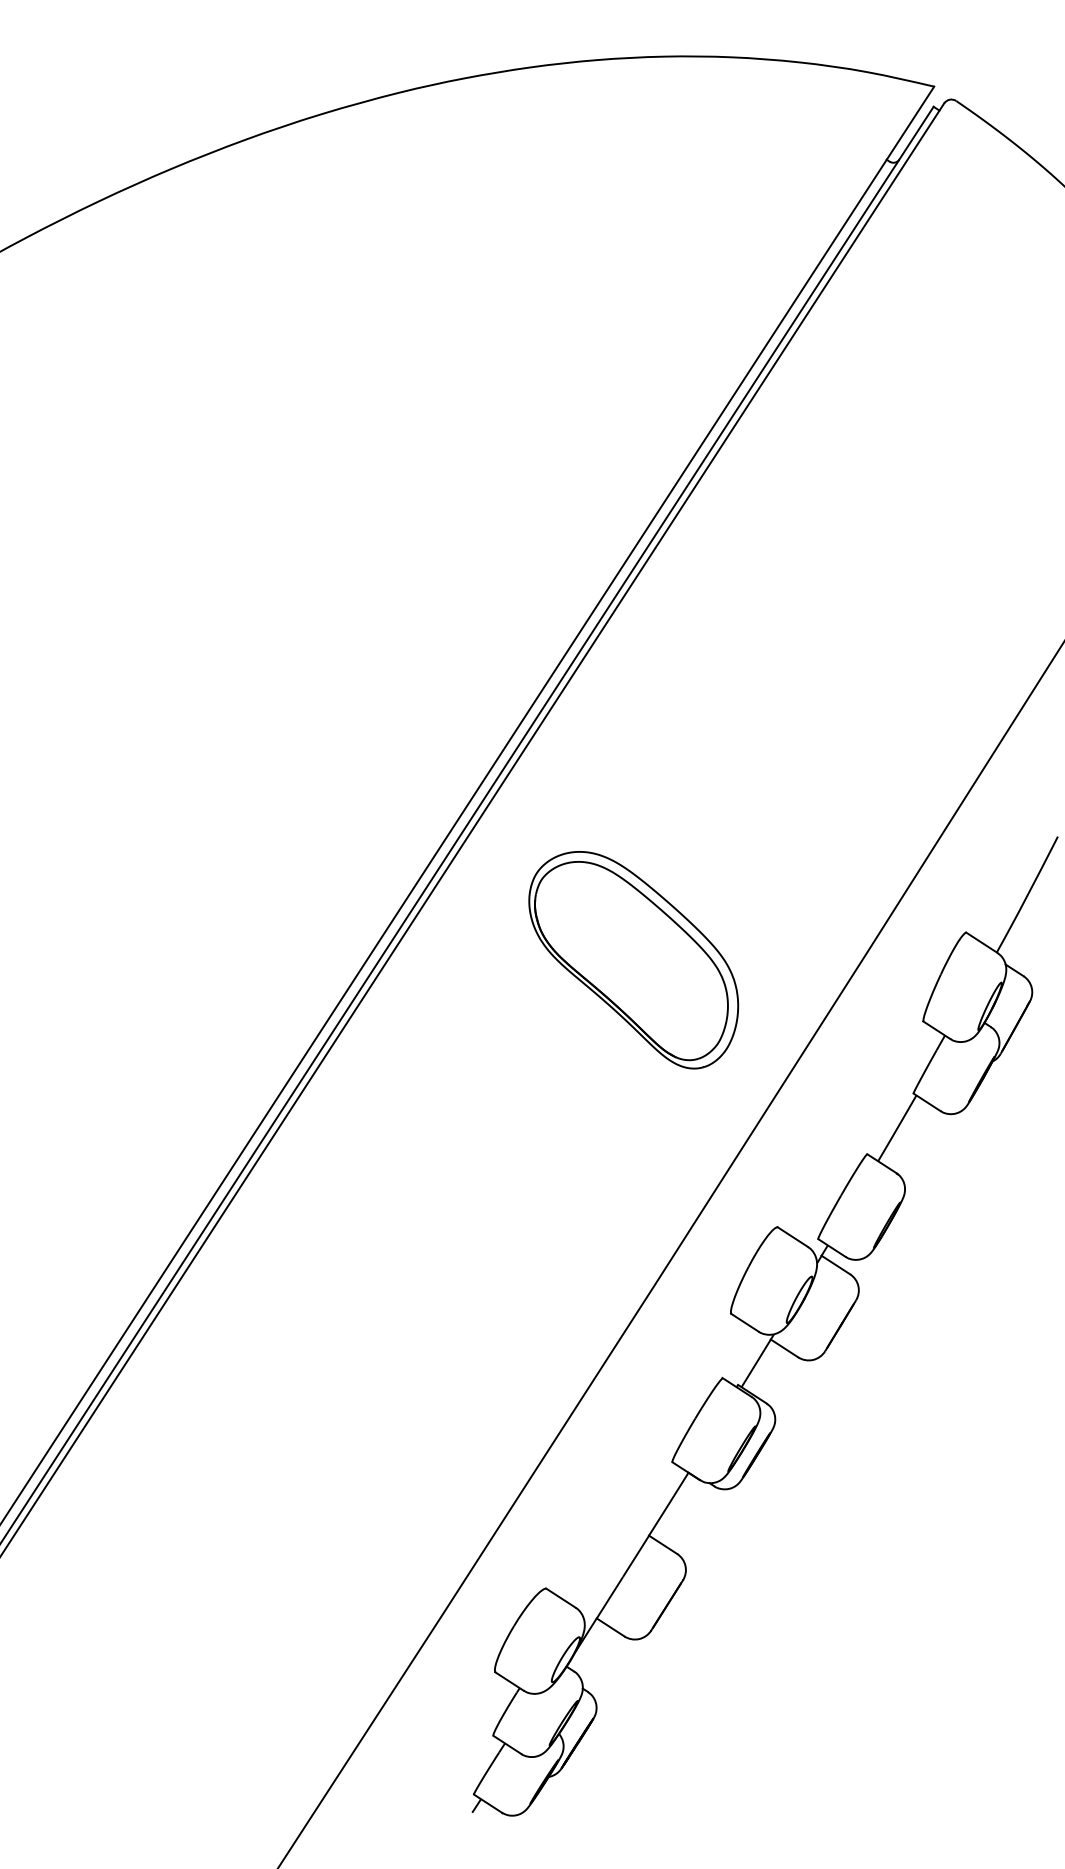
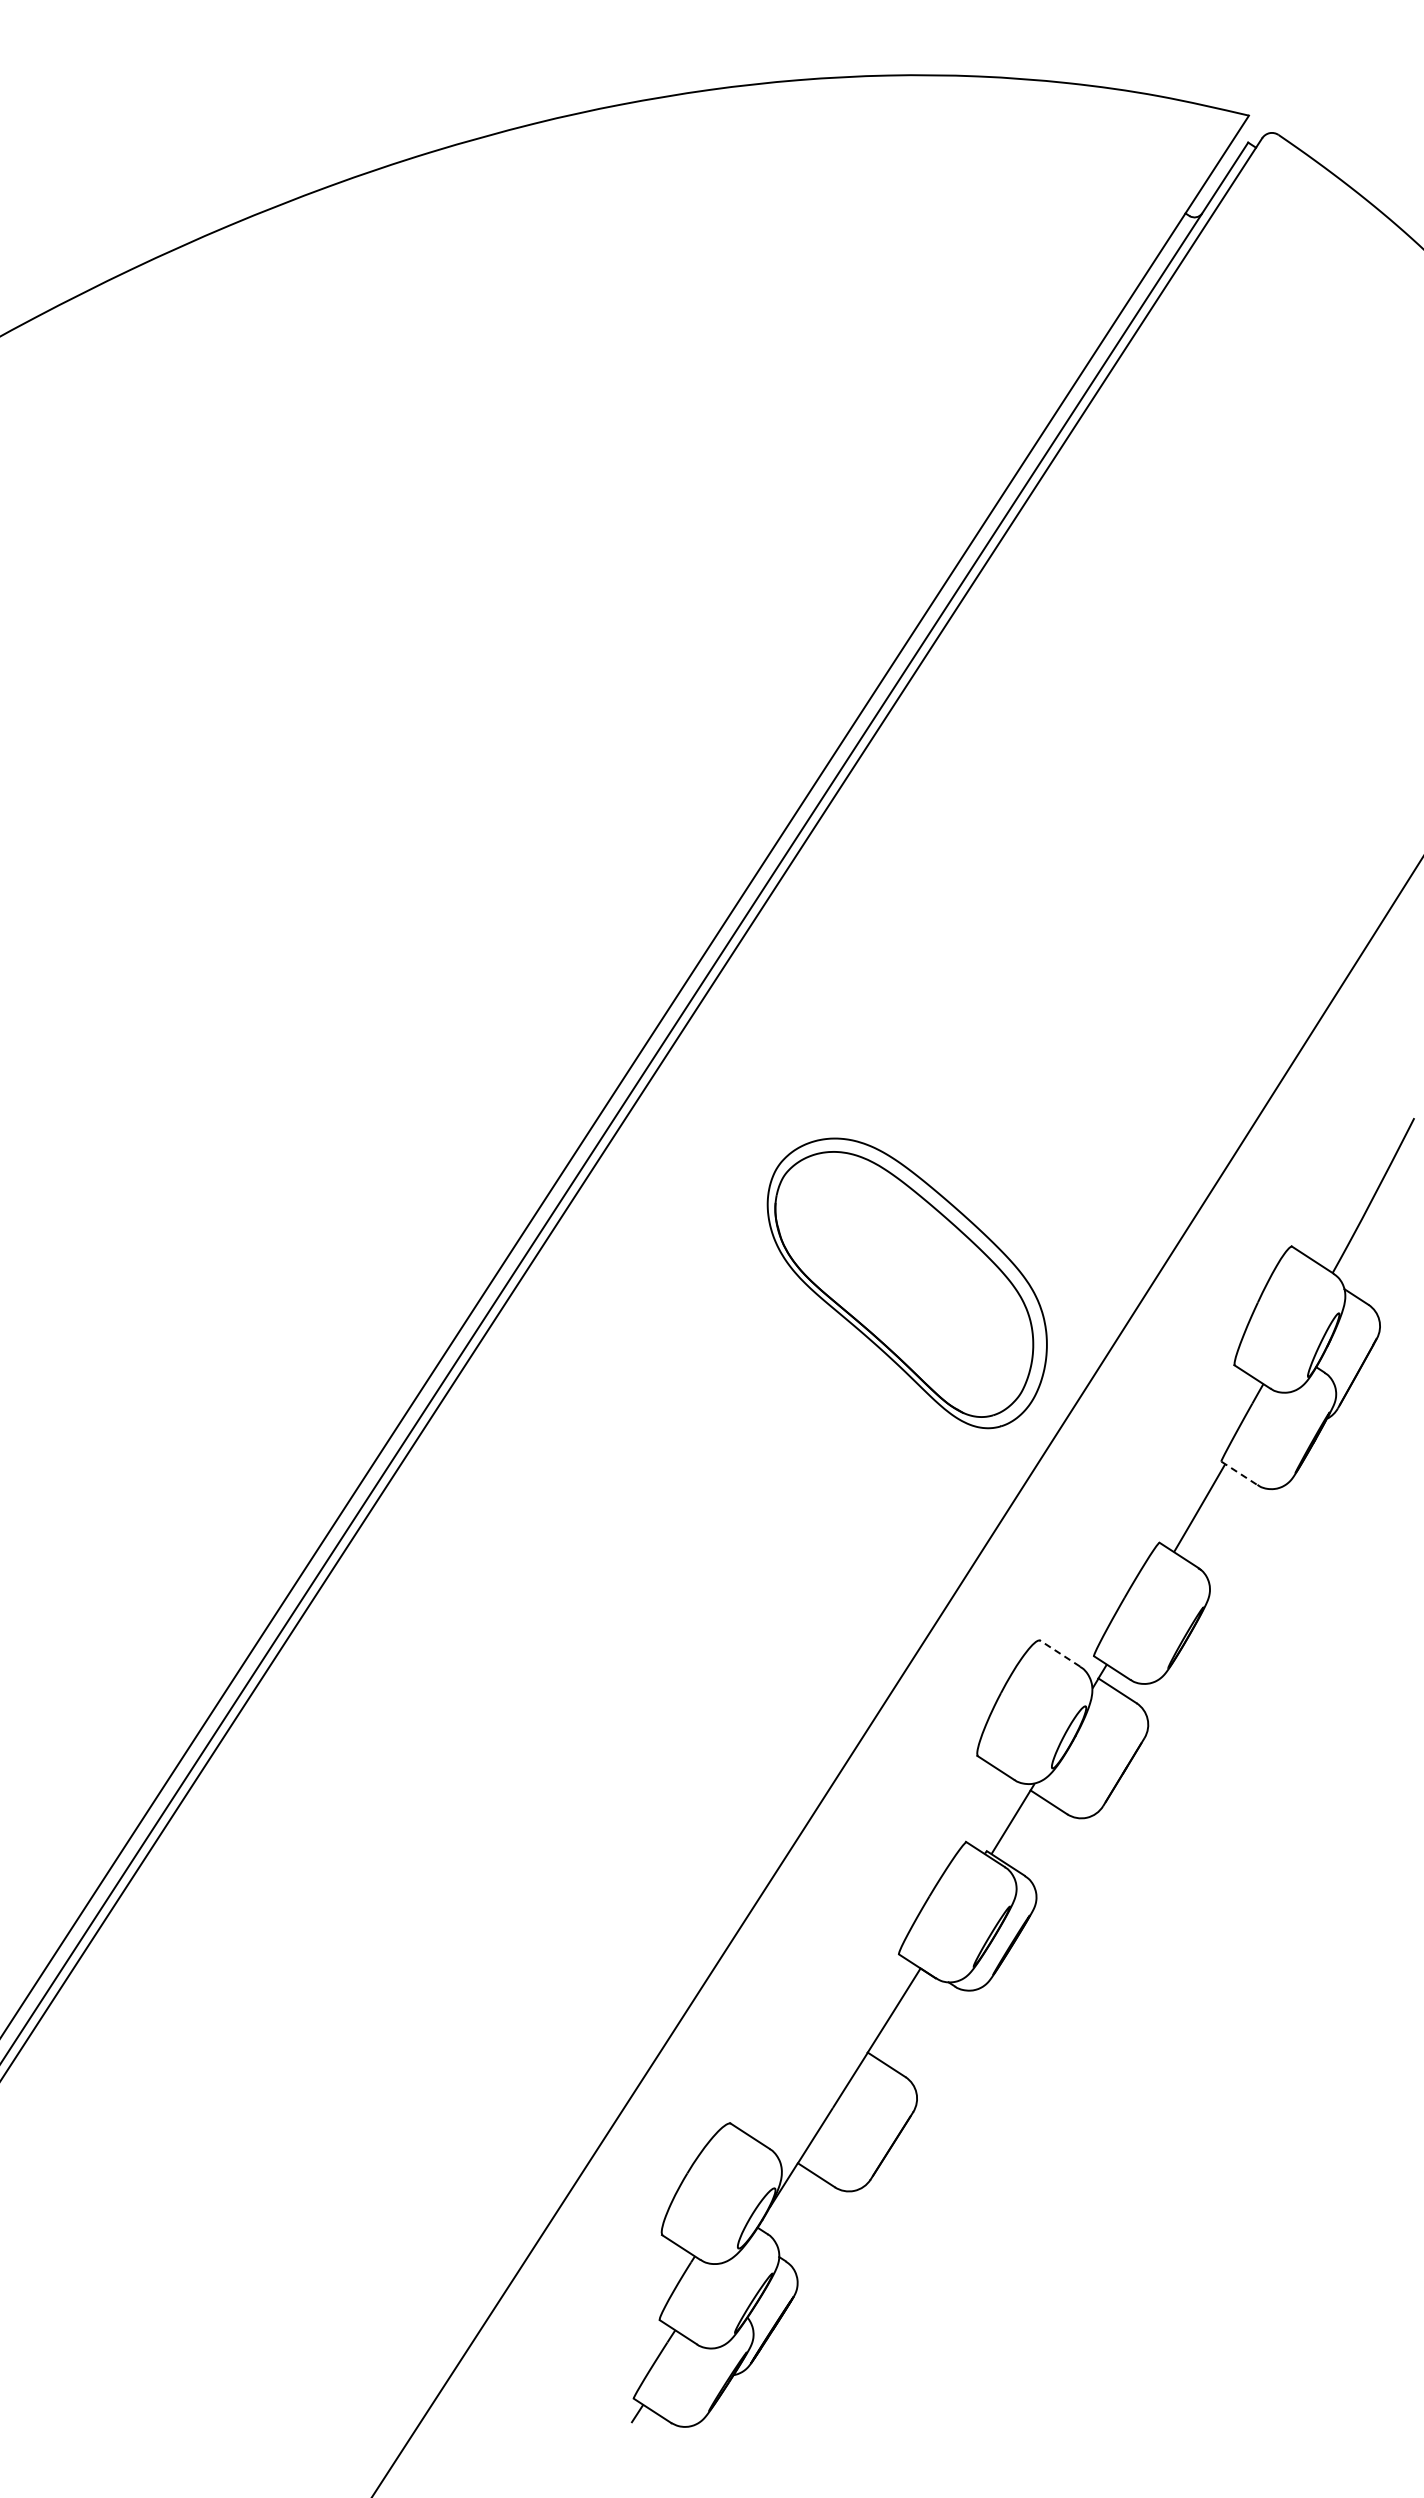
part: (633, 960) -> (906, 1283), moved
line: (927, 1102) -> (1239, 1473), solid -> dashed
line: (792, 1237) -> (1059, 1653), solid -> dashed

